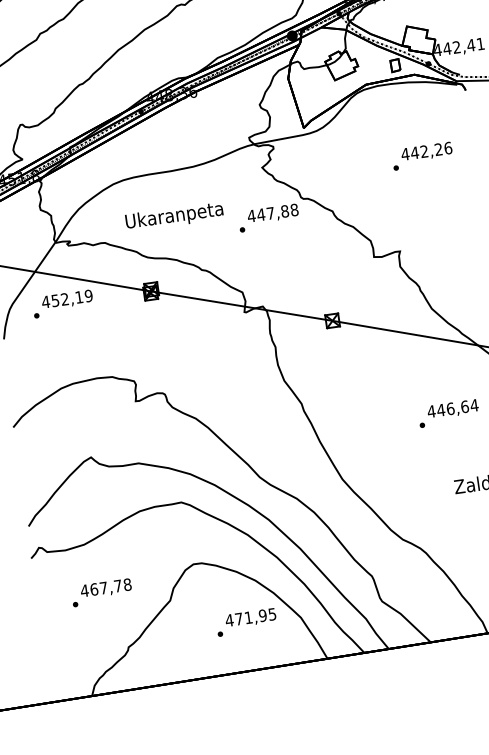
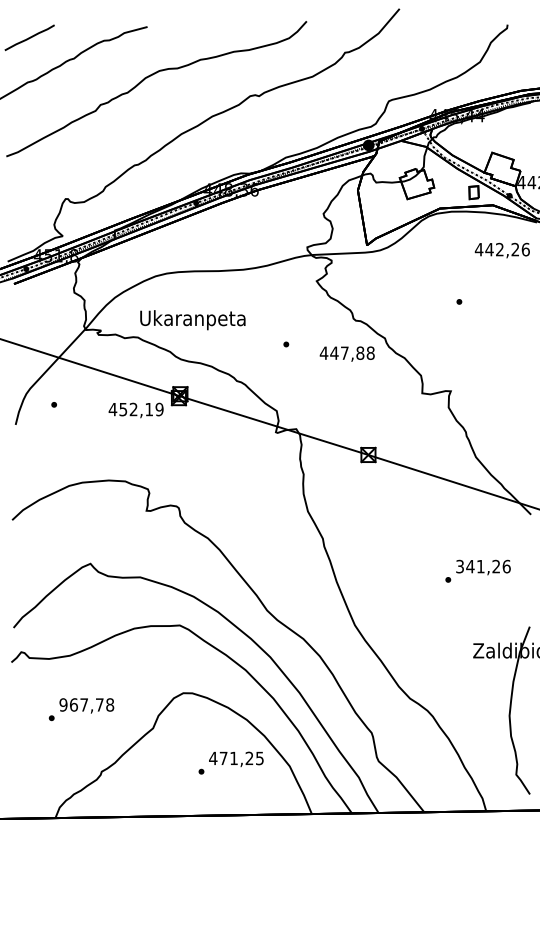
text: (426, 152) -> (501, 250), moved
text: (272, 213) -> (346, 353), moved
text: (174, 217) -> (192, 320), moved
text: (66, 300) -> (135, 410), moved
text: (452, 408) -> (482, 566), 446,64 -> 341,26
text: (84, 590) -> (63, 704), 467,78 -> 967,78
text: (262, 615) -> (249, 758), 471,95 -> 471,25

